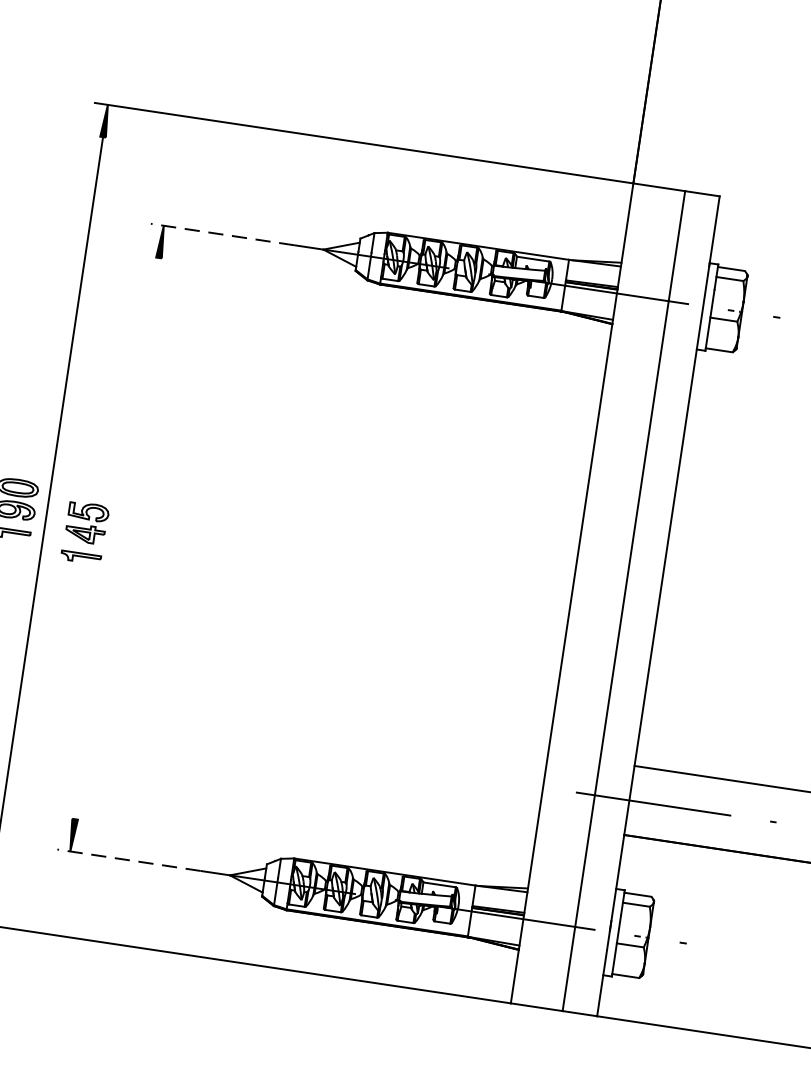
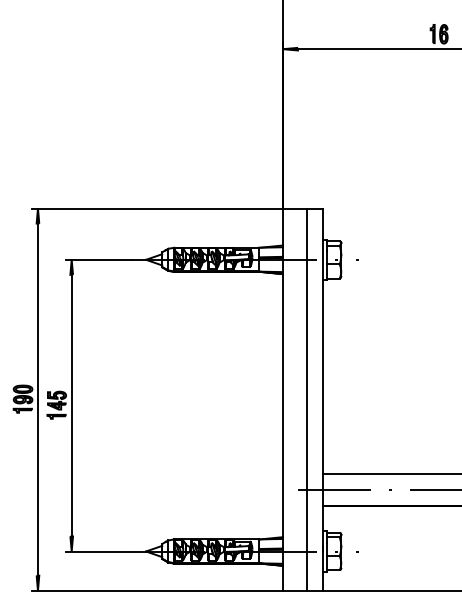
line: (221, 233) -> (98, 259), dashed -> solid
line: (116, 538) -> (71, 405), added
line: (127, 860) -> (98, 551), dashed -> solid

